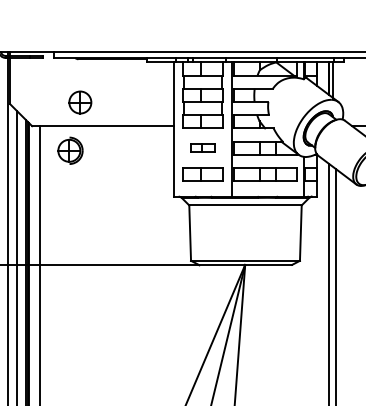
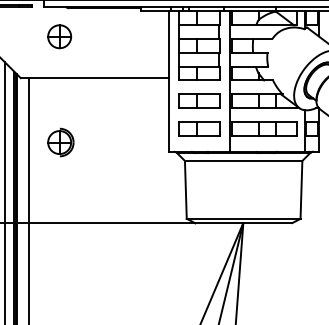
part: (80, 102) -> (59, 36), moved
part: (202, 148) -> (198, 101), size x1.67
part: (70, 150) -> (60, 142), moved

